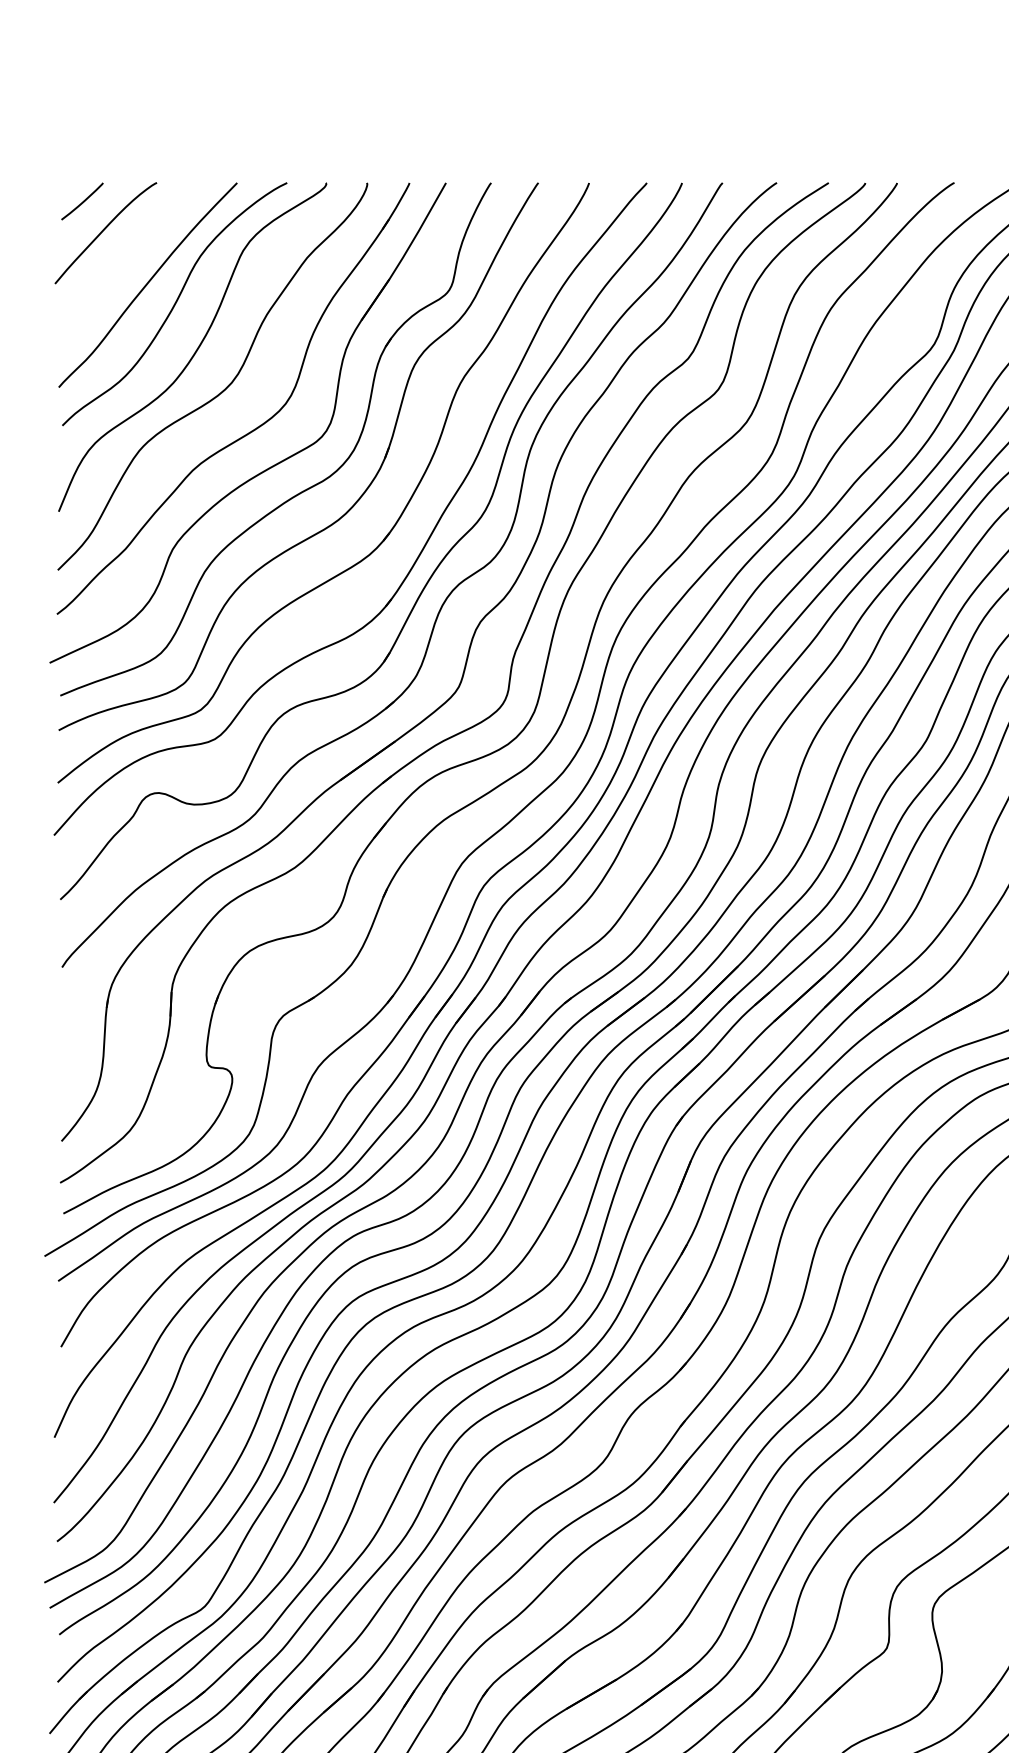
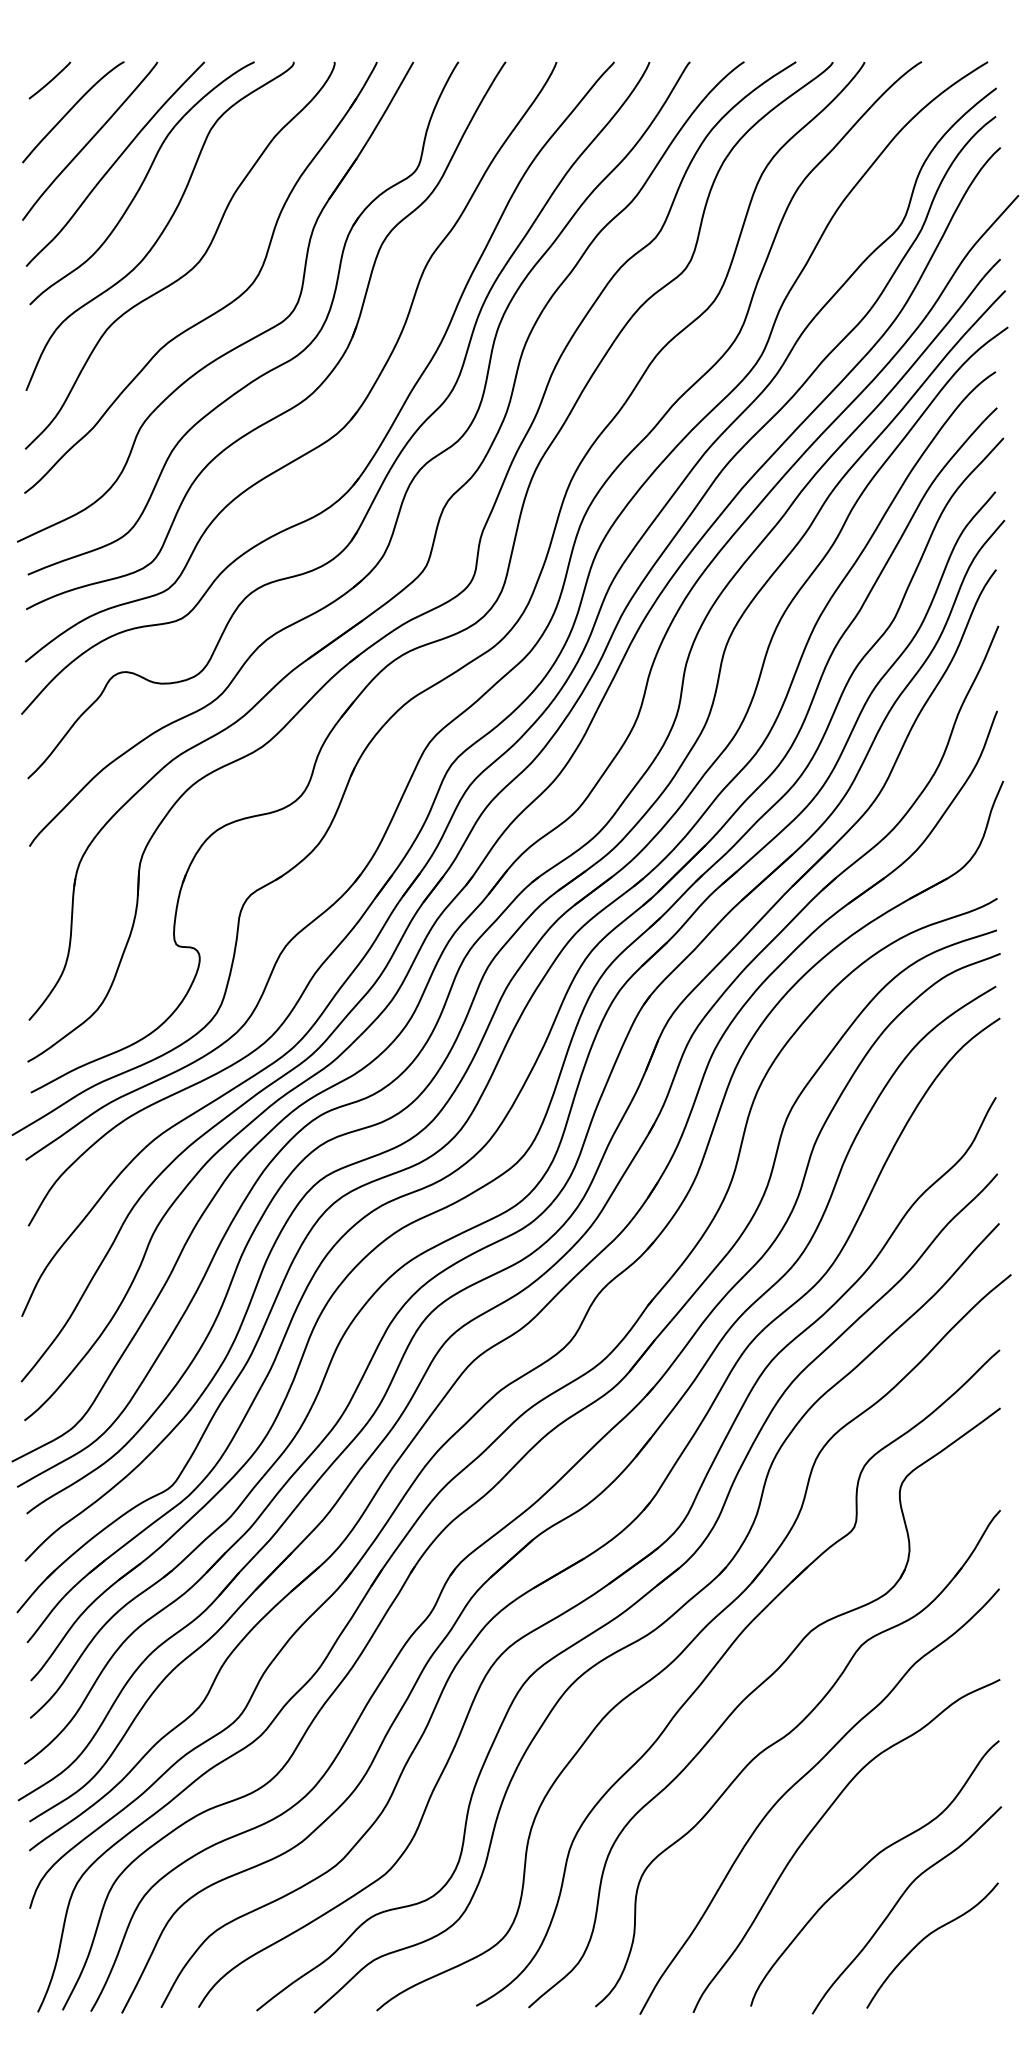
curve: (123, 261) -> (90, 140), added

